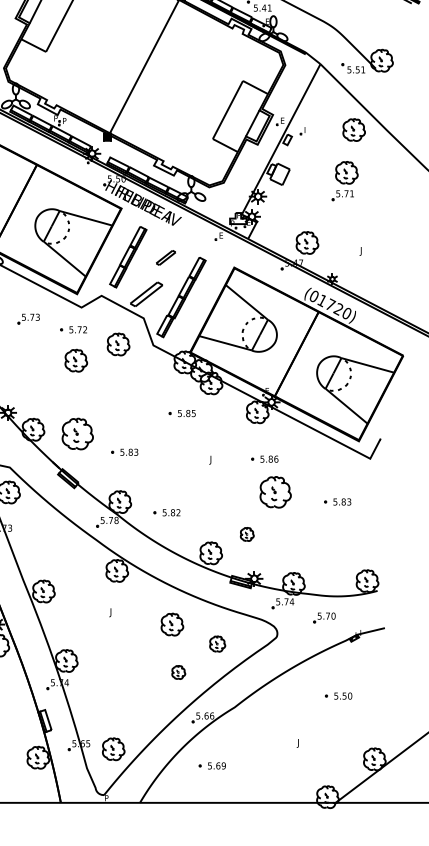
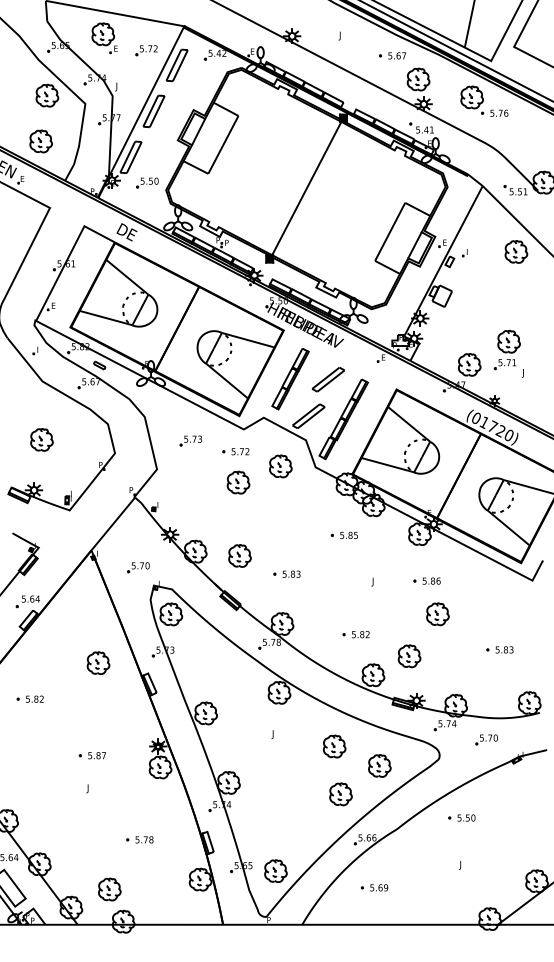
part: (344, 180) -> (506, 349), moved
part: (165, 257) -> (327, 379), size x1.67
part: (77, 433) -> (239, 555), size x0.71
part: (275, 492) -> (437, 614), size x0.71
part: (337, 501) -> (499, 649), moved
part: (166, 512) -> (355, 634), moved
part: (247, 534) -> (409, 656), size x1.67
part: (217, 643) -> (379, 765), size x1.43
part: (178, 672) -> (340, 794), size x1.67
part: (338, 695) -> (461, 817), moved

